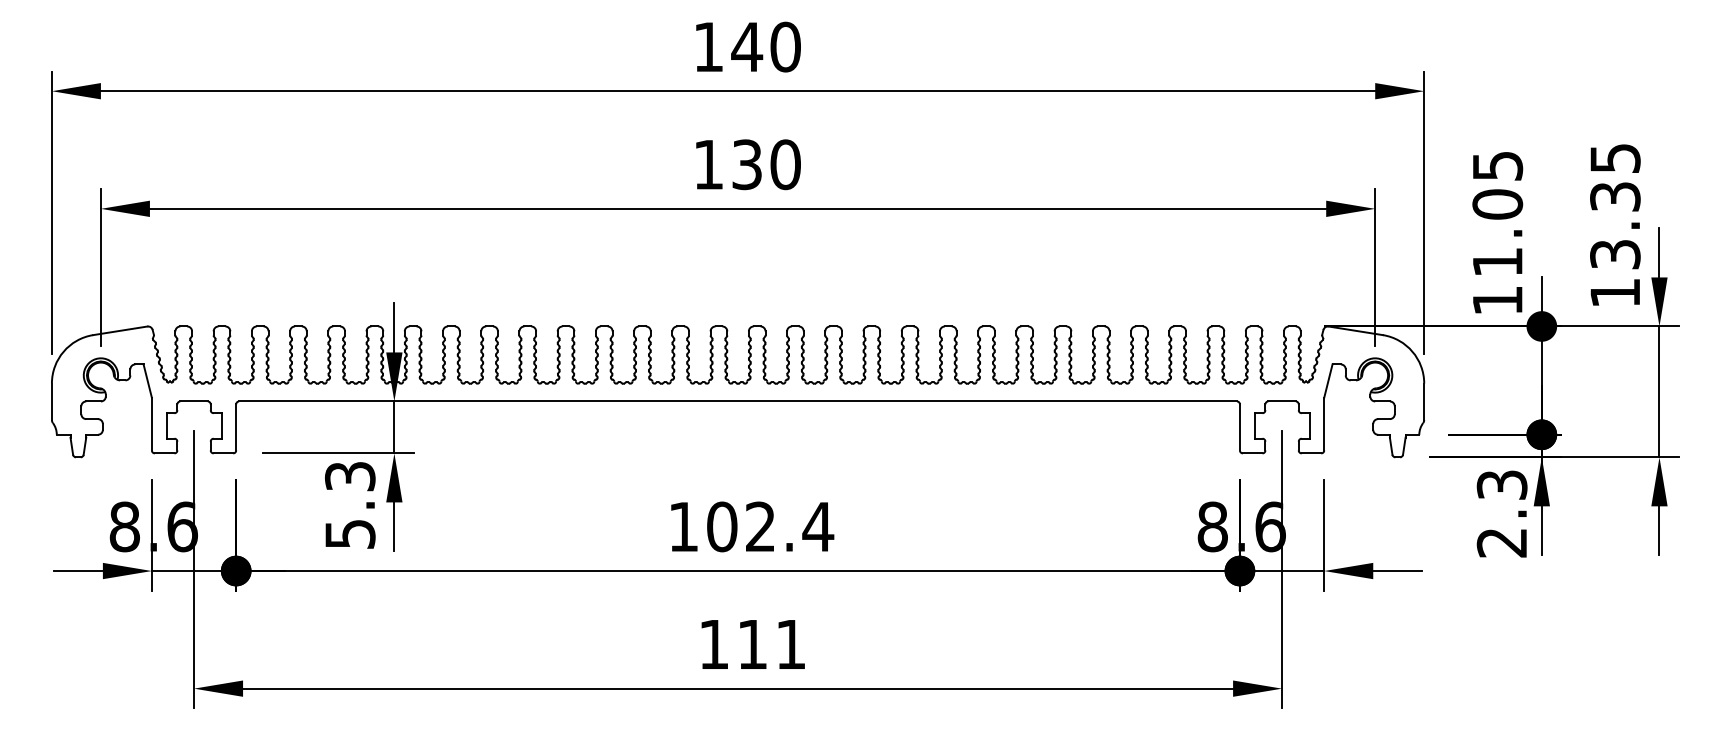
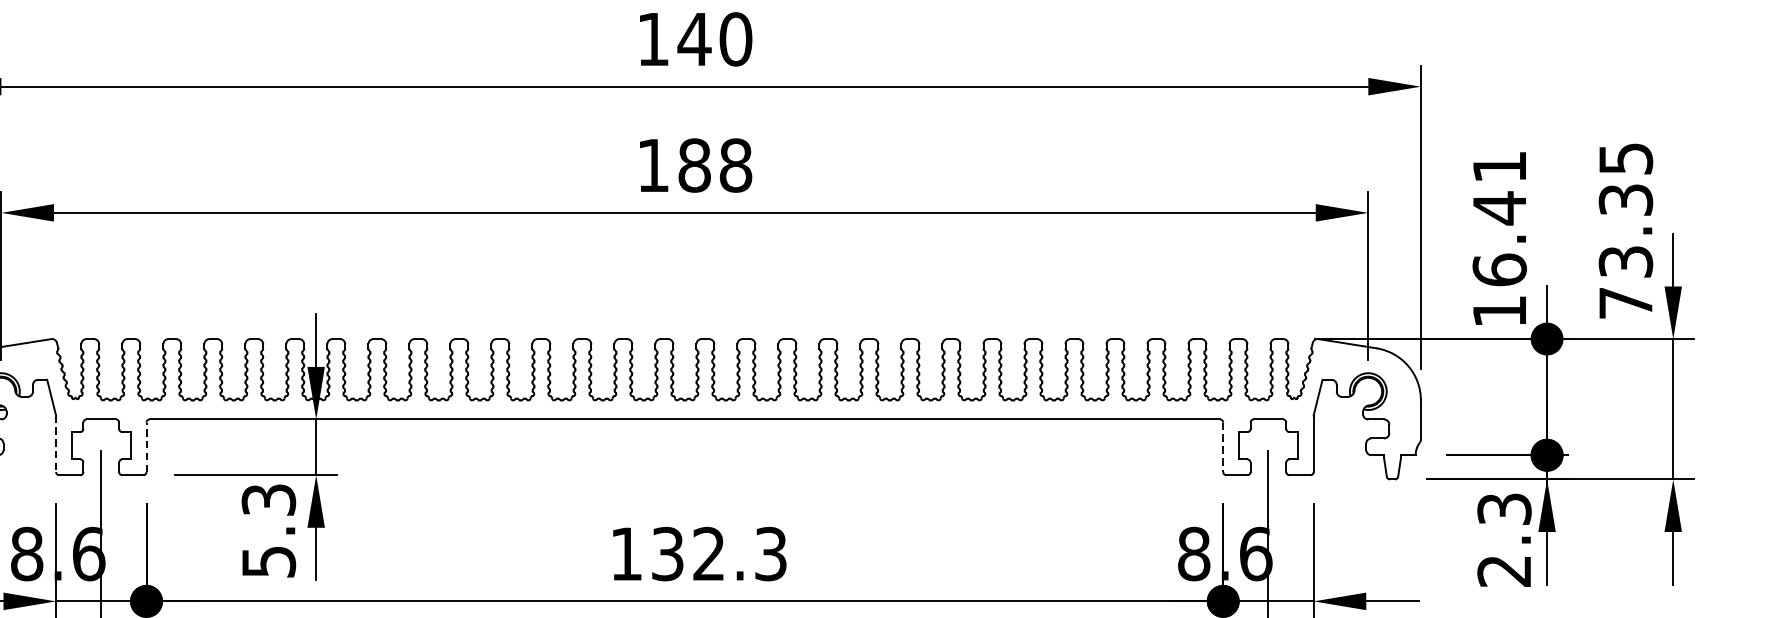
text: (766, 164) -> (715, 165), 130 -> 188
text: (1497, 214) -> (1499, 218), 11.05 -> 16.41
text: (1614, 293) -> (1625, 303), 13.35 -> 73.35
line: (151, 424) -> (55, 444), solid -> dashed
line: (236, 426) -> (146, 446), solid -> dashed
line: (1239, 427) -> (1222, 447), solid -> dashed
text: (770, 526) -> (719, 553), 102.4 -> 132.3

